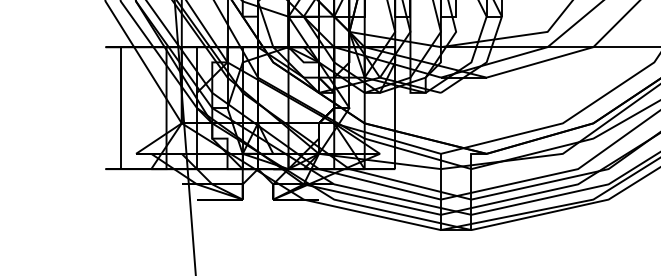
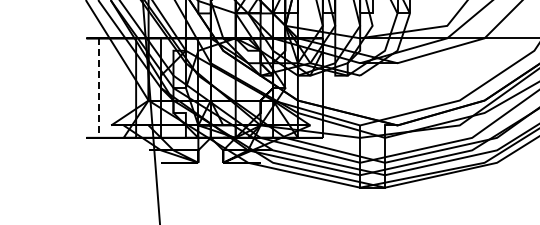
line: (120, 108) -> (98, 88), solid -> dashed

